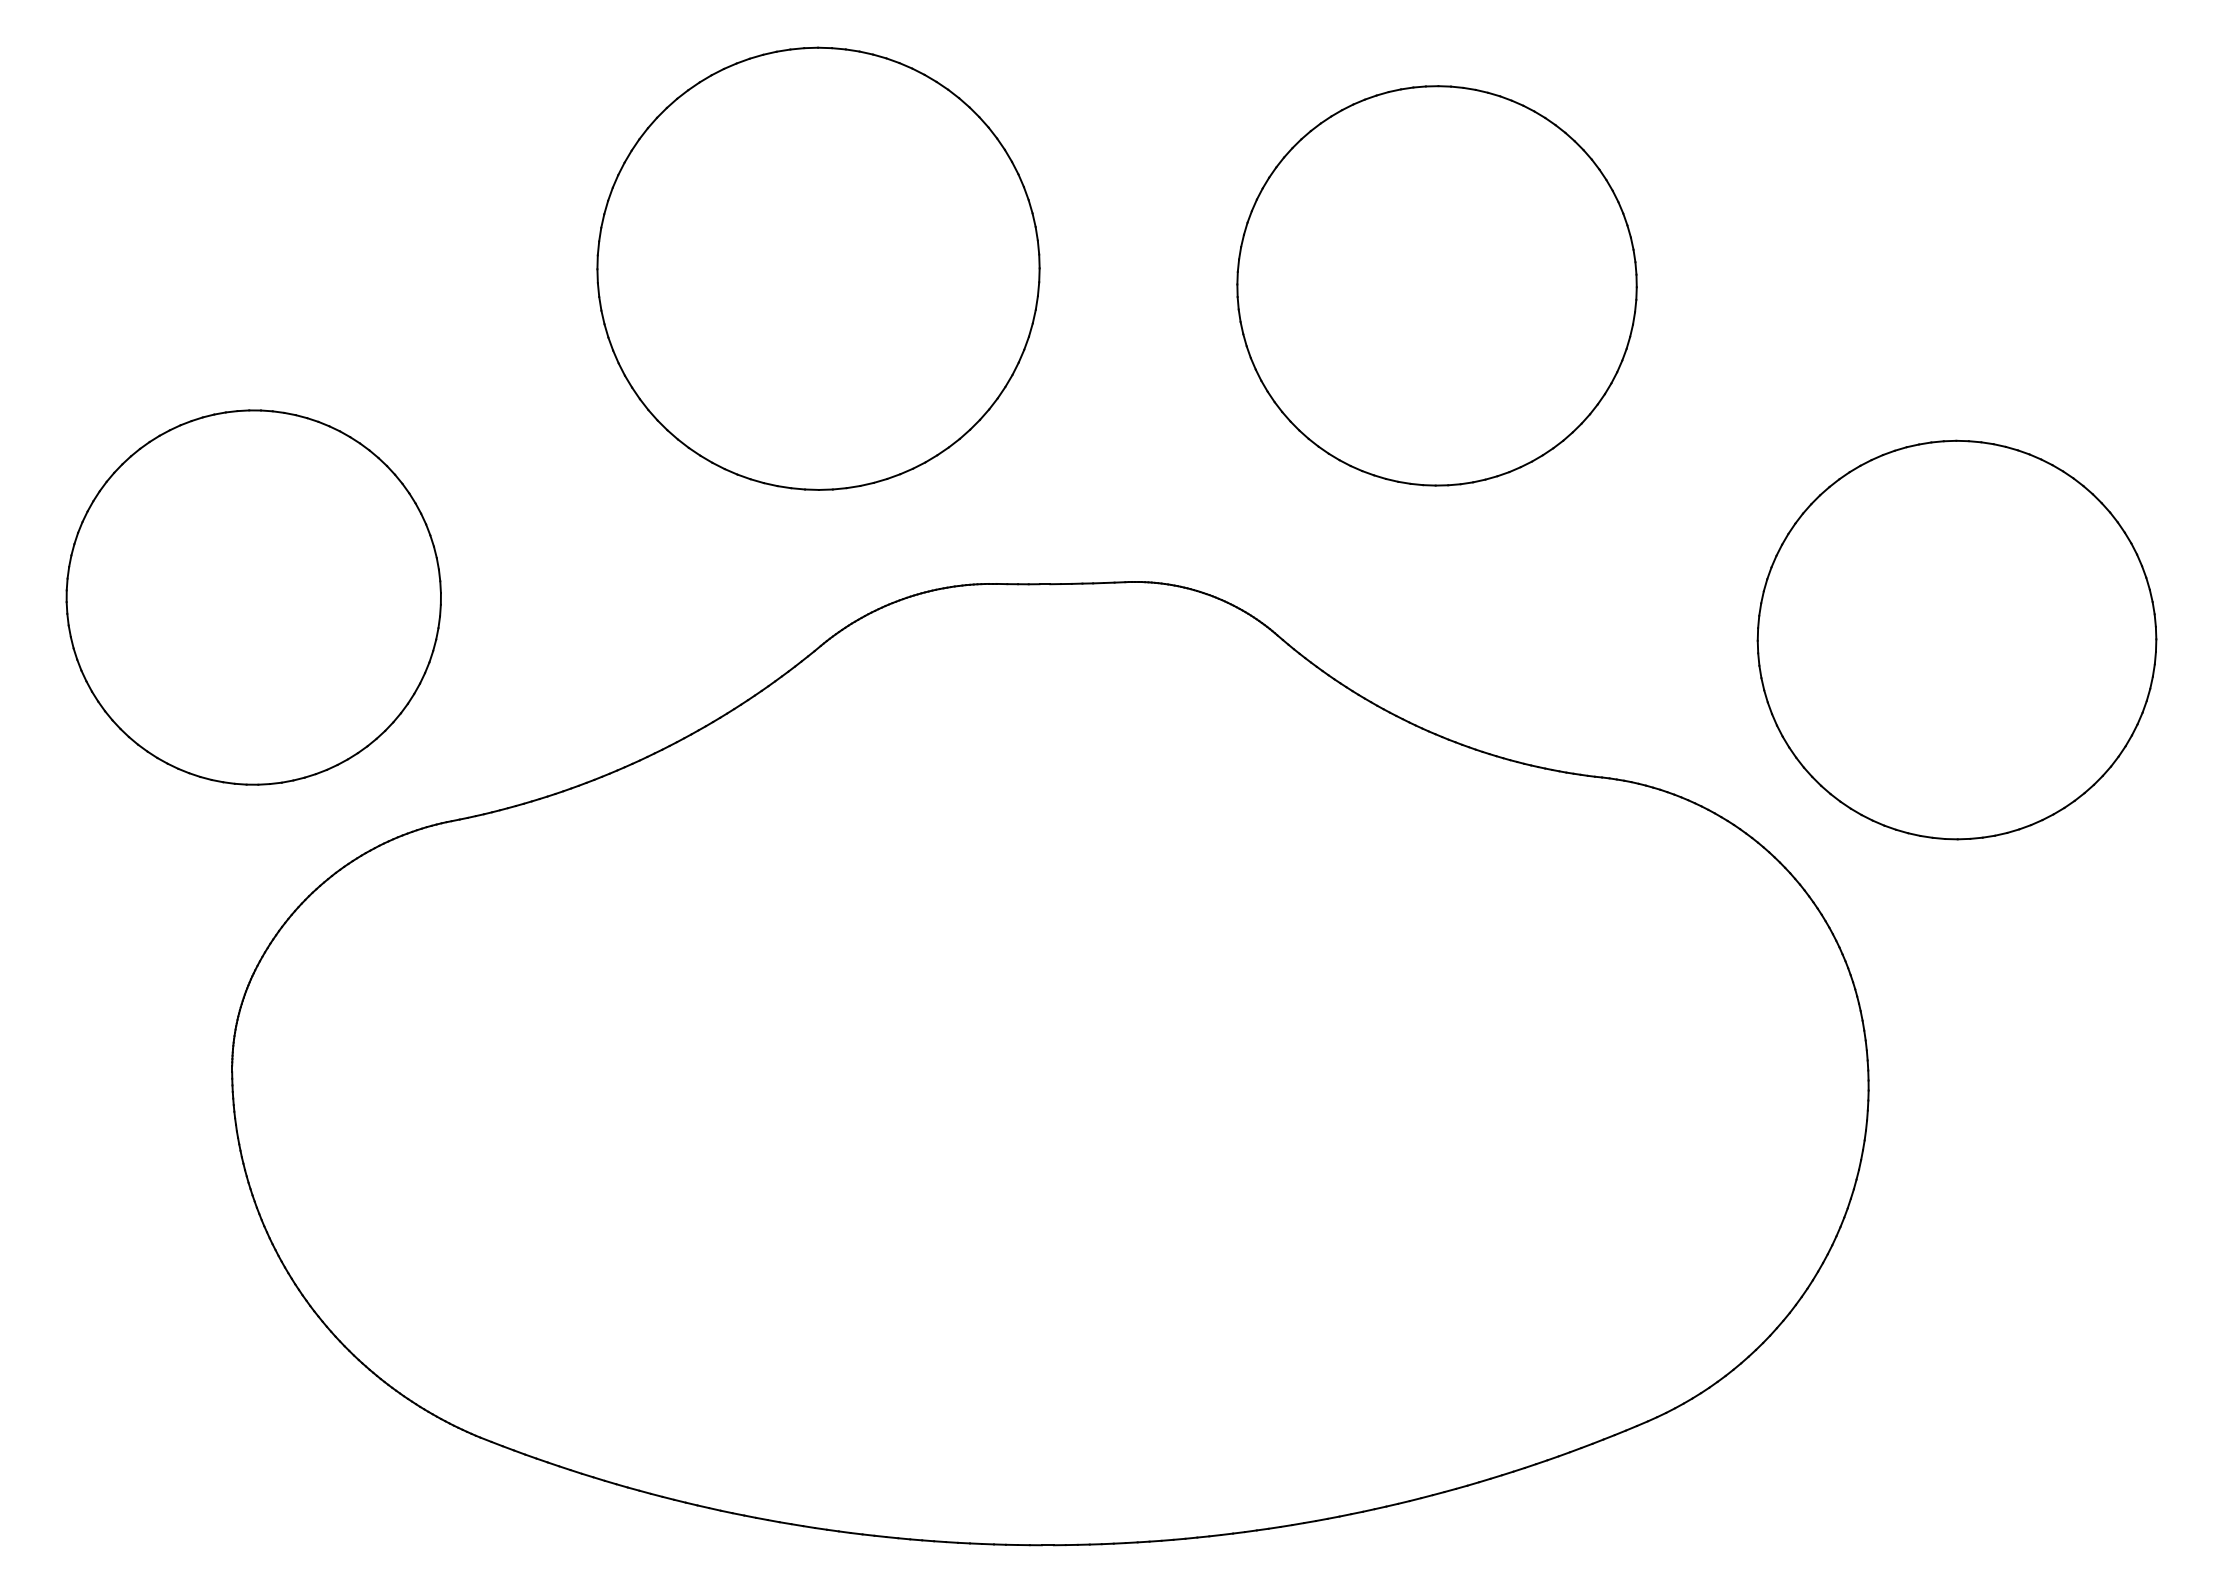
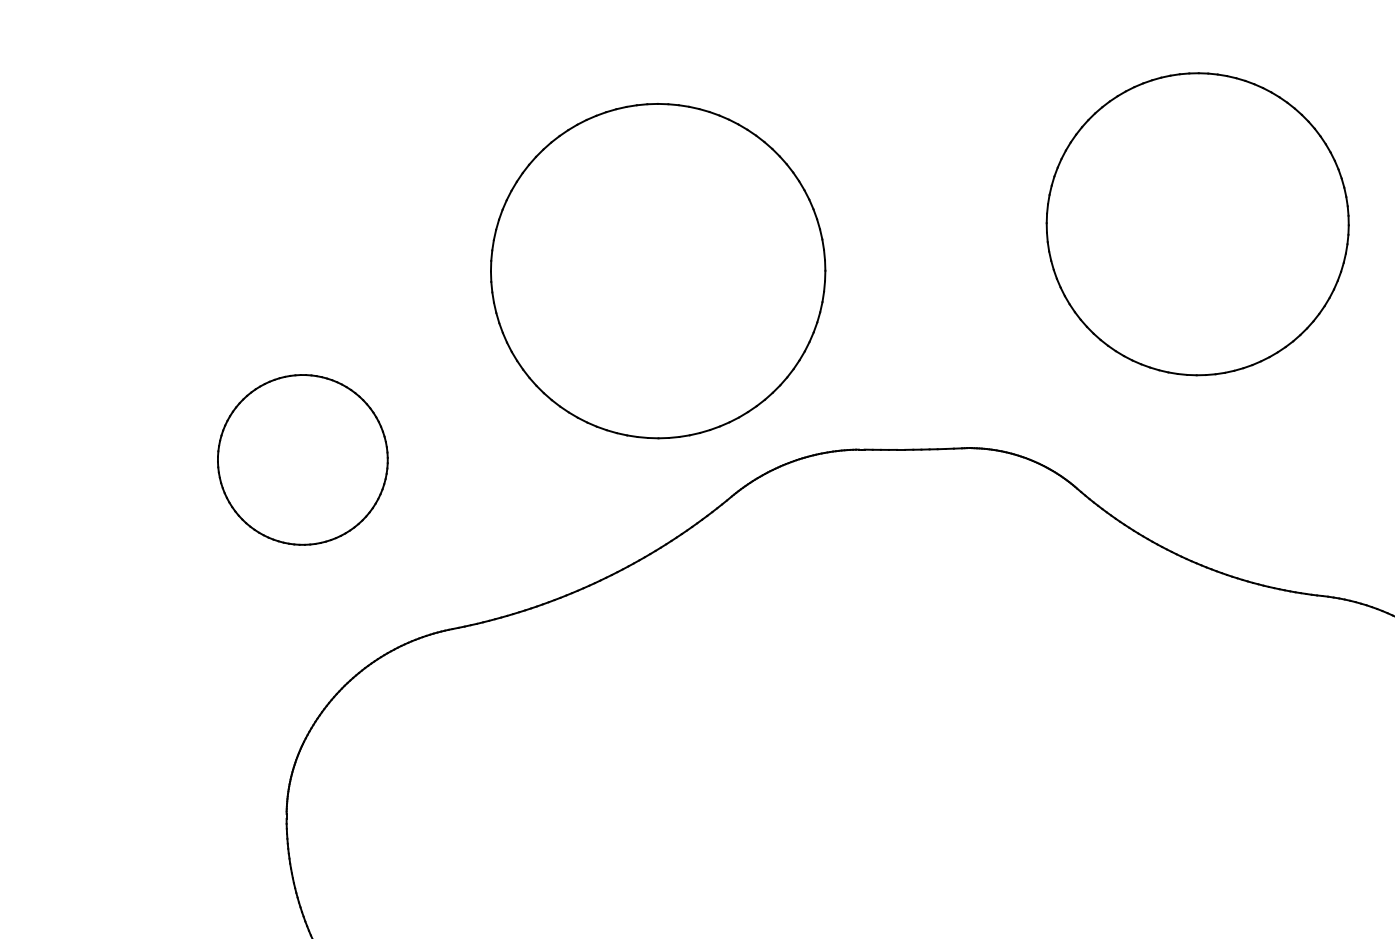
part: (818, 268) -> (658, 270), moved
part: (253, 597) -> (302, 459), size x0.6

